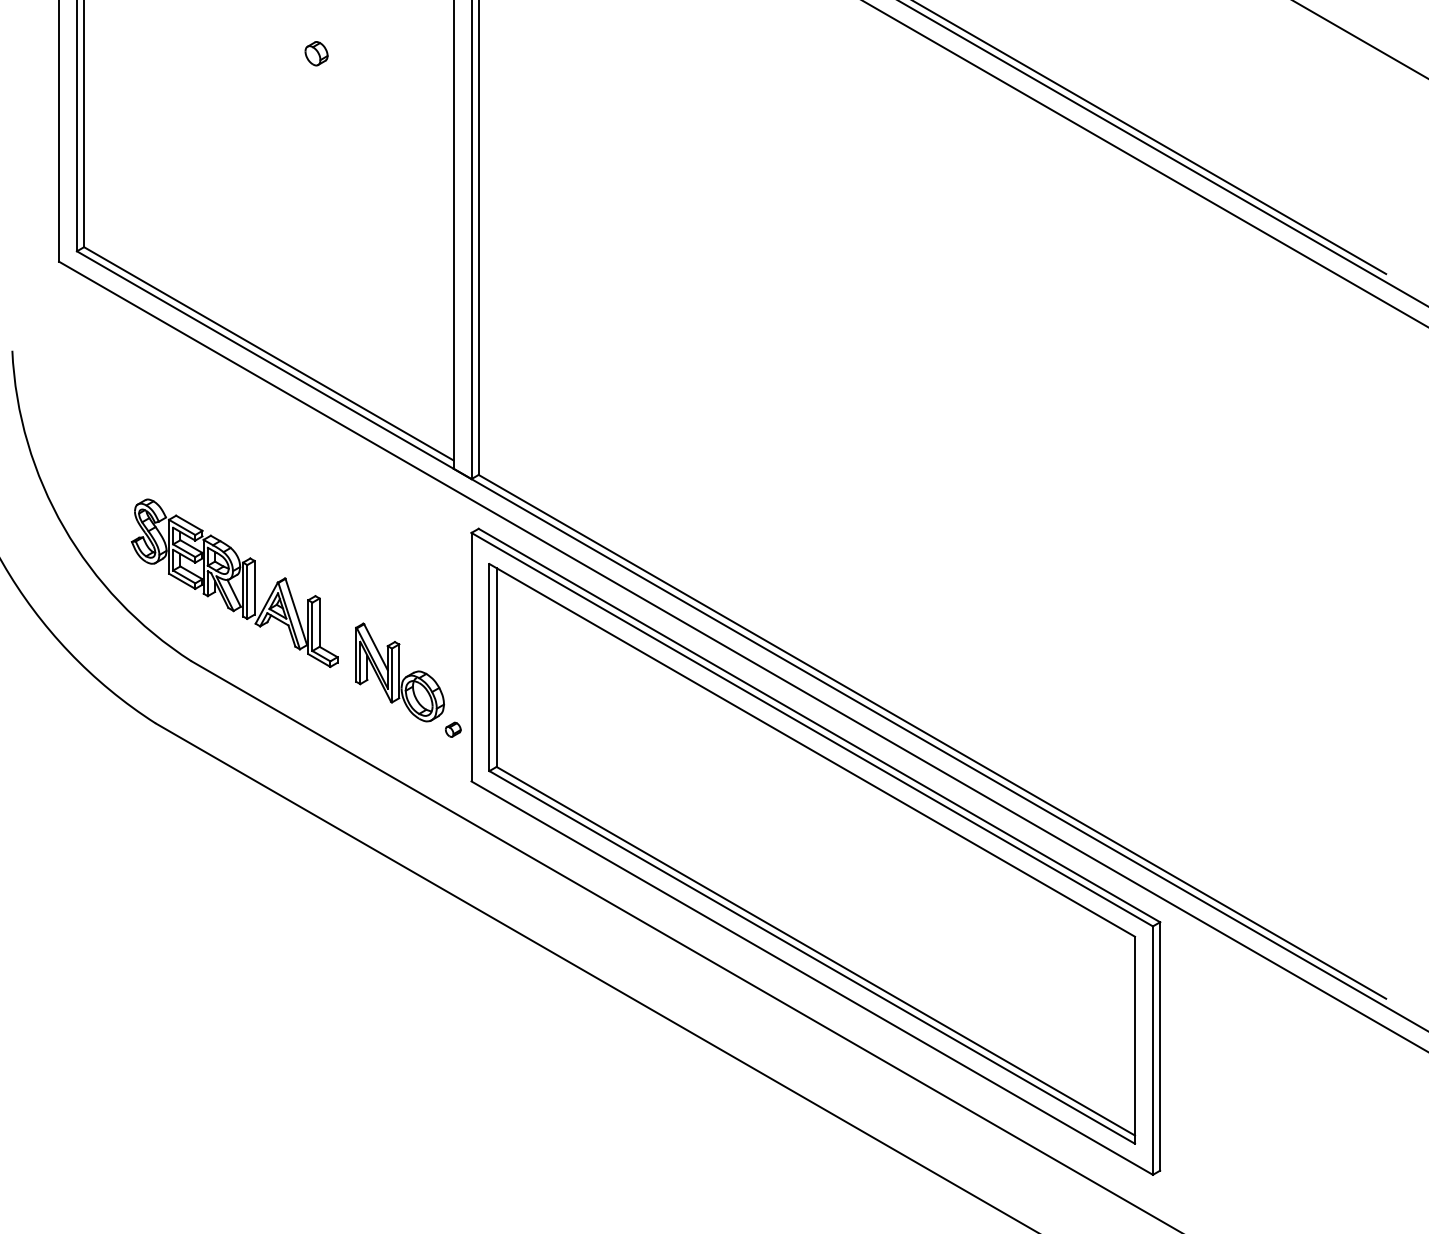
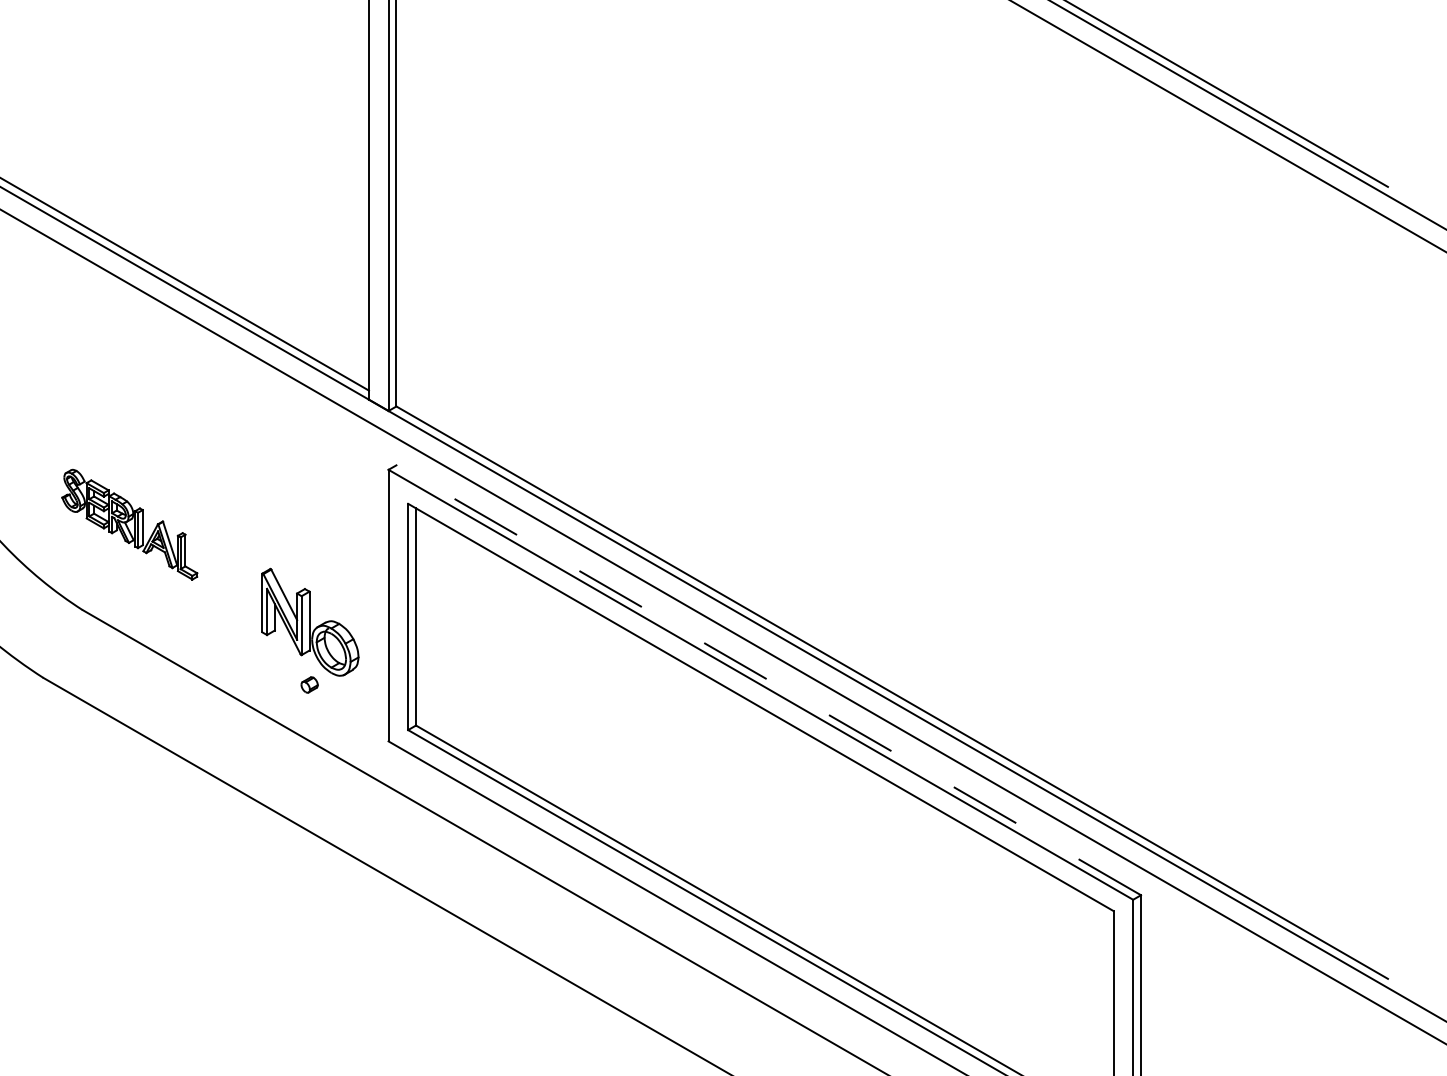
part: (234, 582) -> (129, 524), size x0.6
line: (818, 725) -> (767, 680), solid -> dashed
part: (453, 729) -> (309, 684), moved

